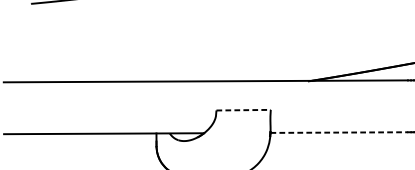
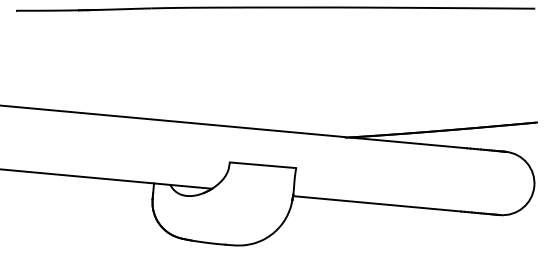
line: (244, 110) -> (263, 165), dashed -> solid
line: (339, 132) -> (377, 203), dashed -> solid

